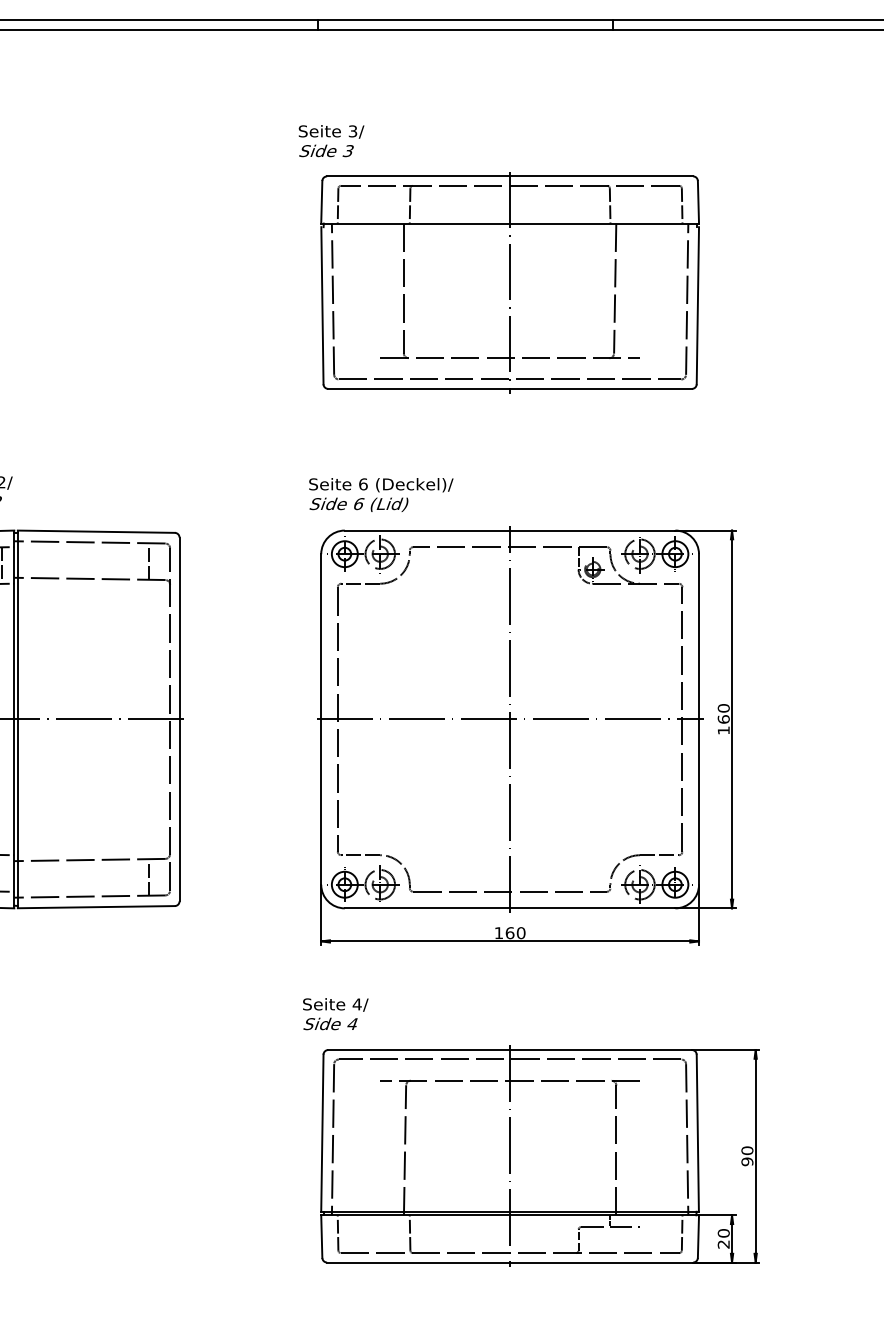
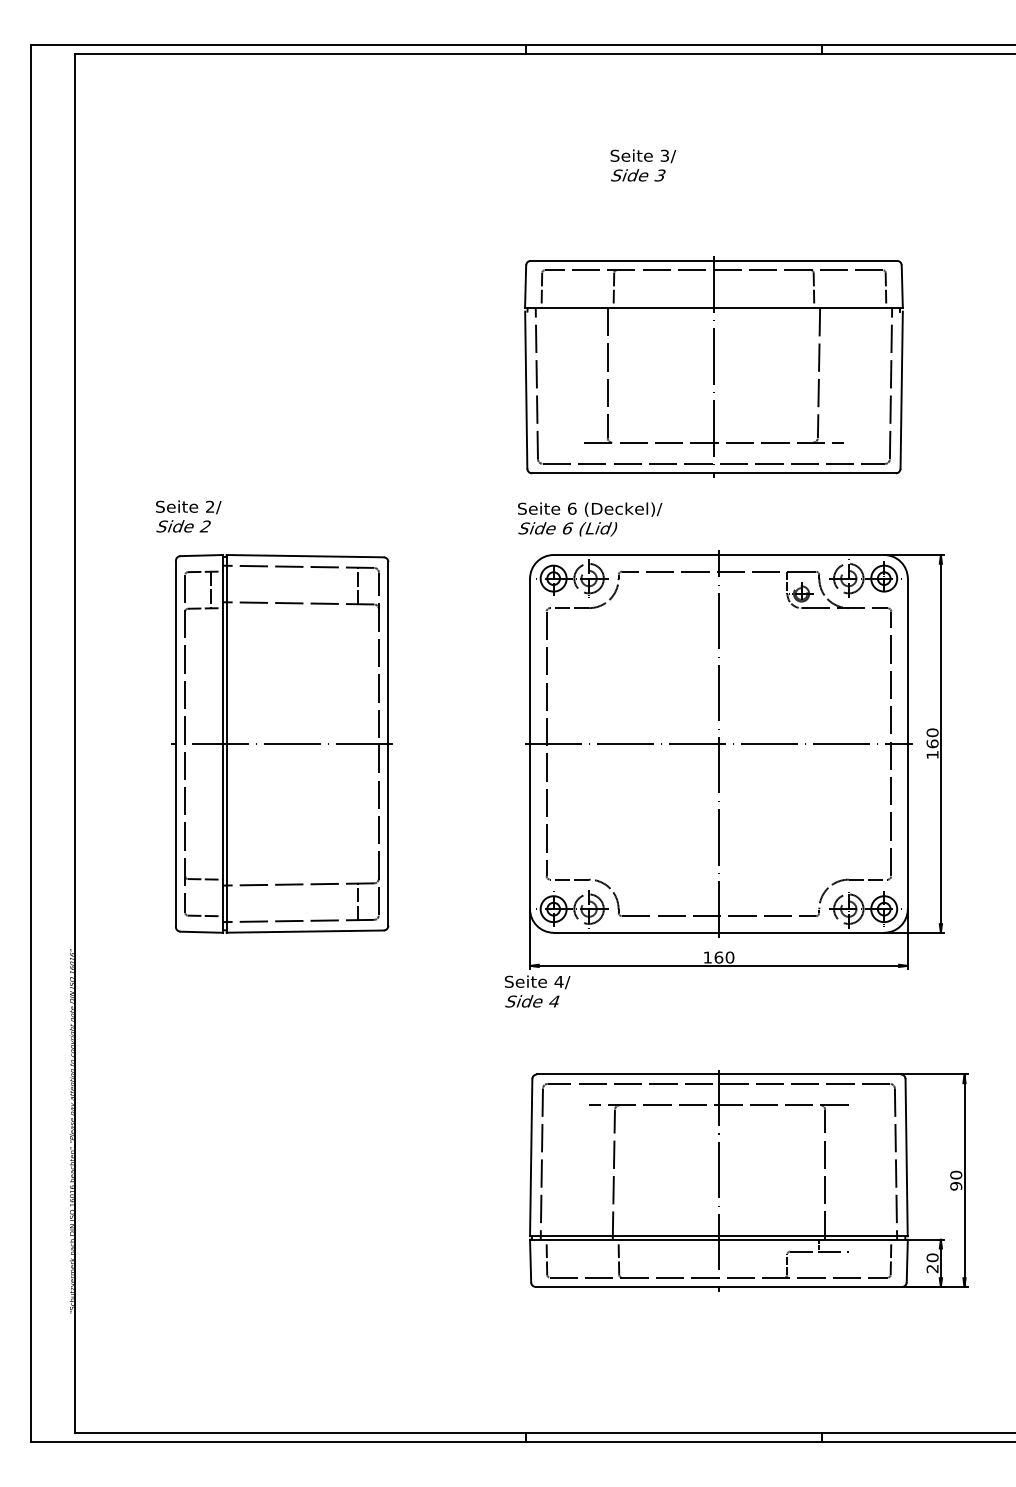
text: (331, 141) -> (643, 165), moved
part: (509, 282) -> (713, 366), moved
text: (335, 1014) -> (537, 991), moved

